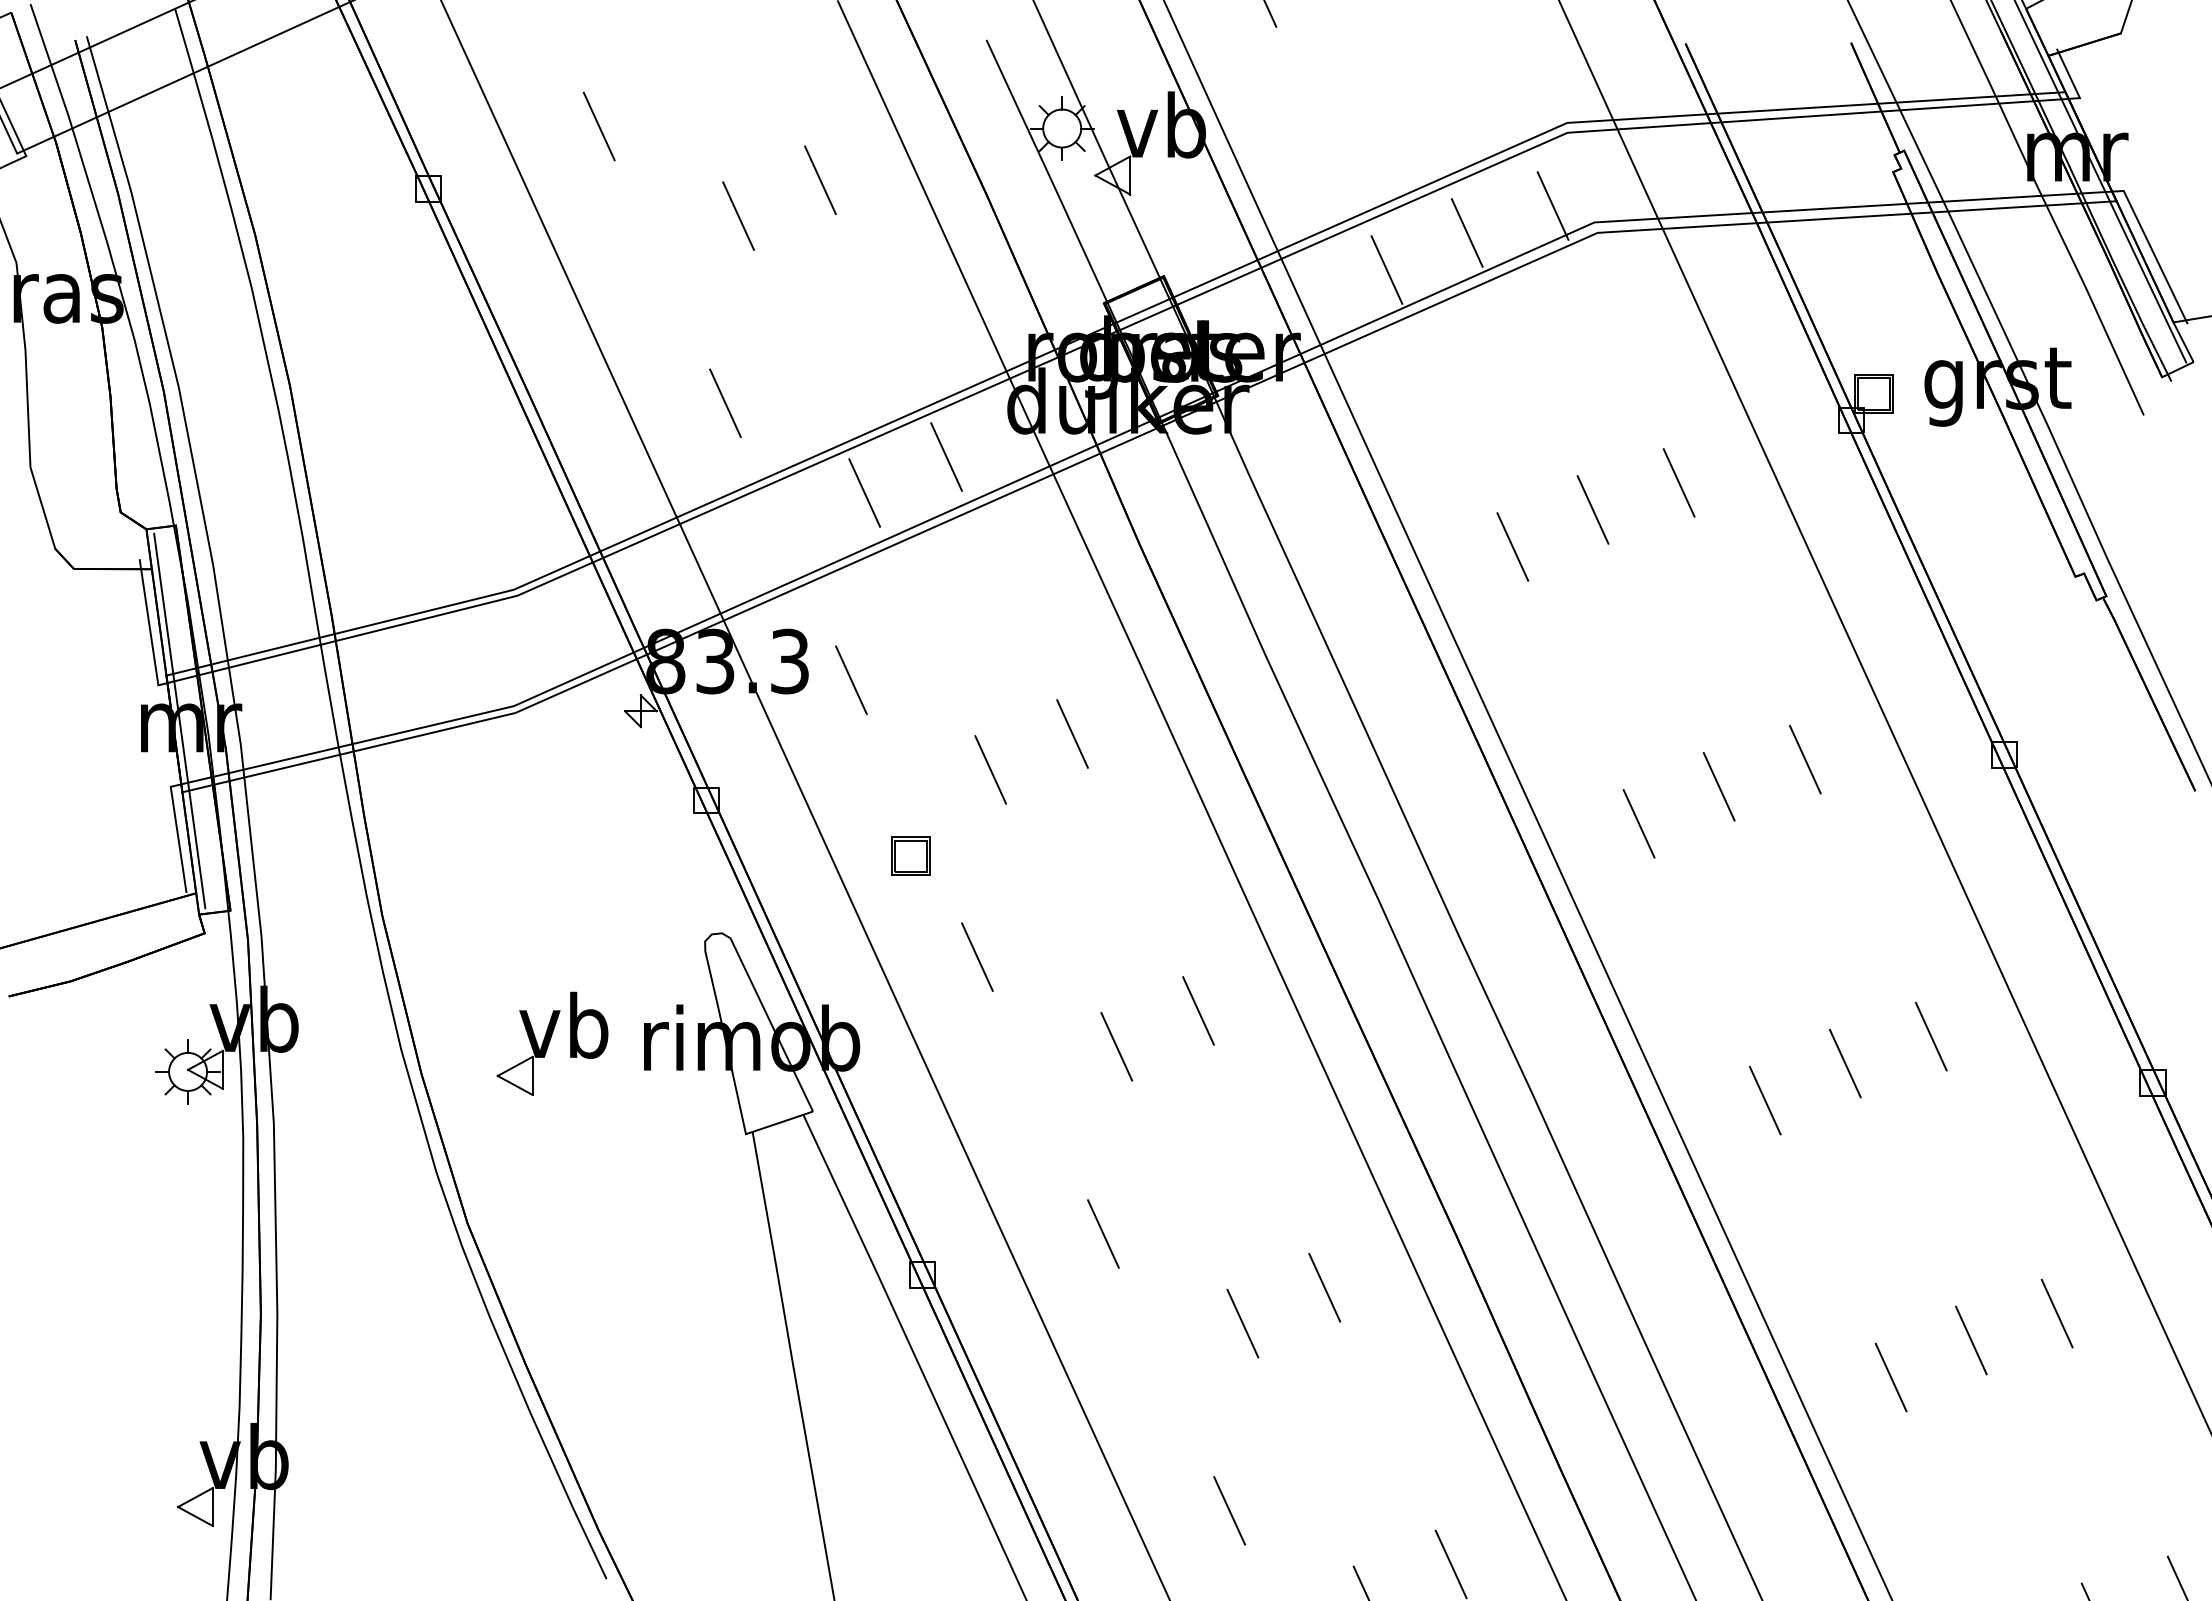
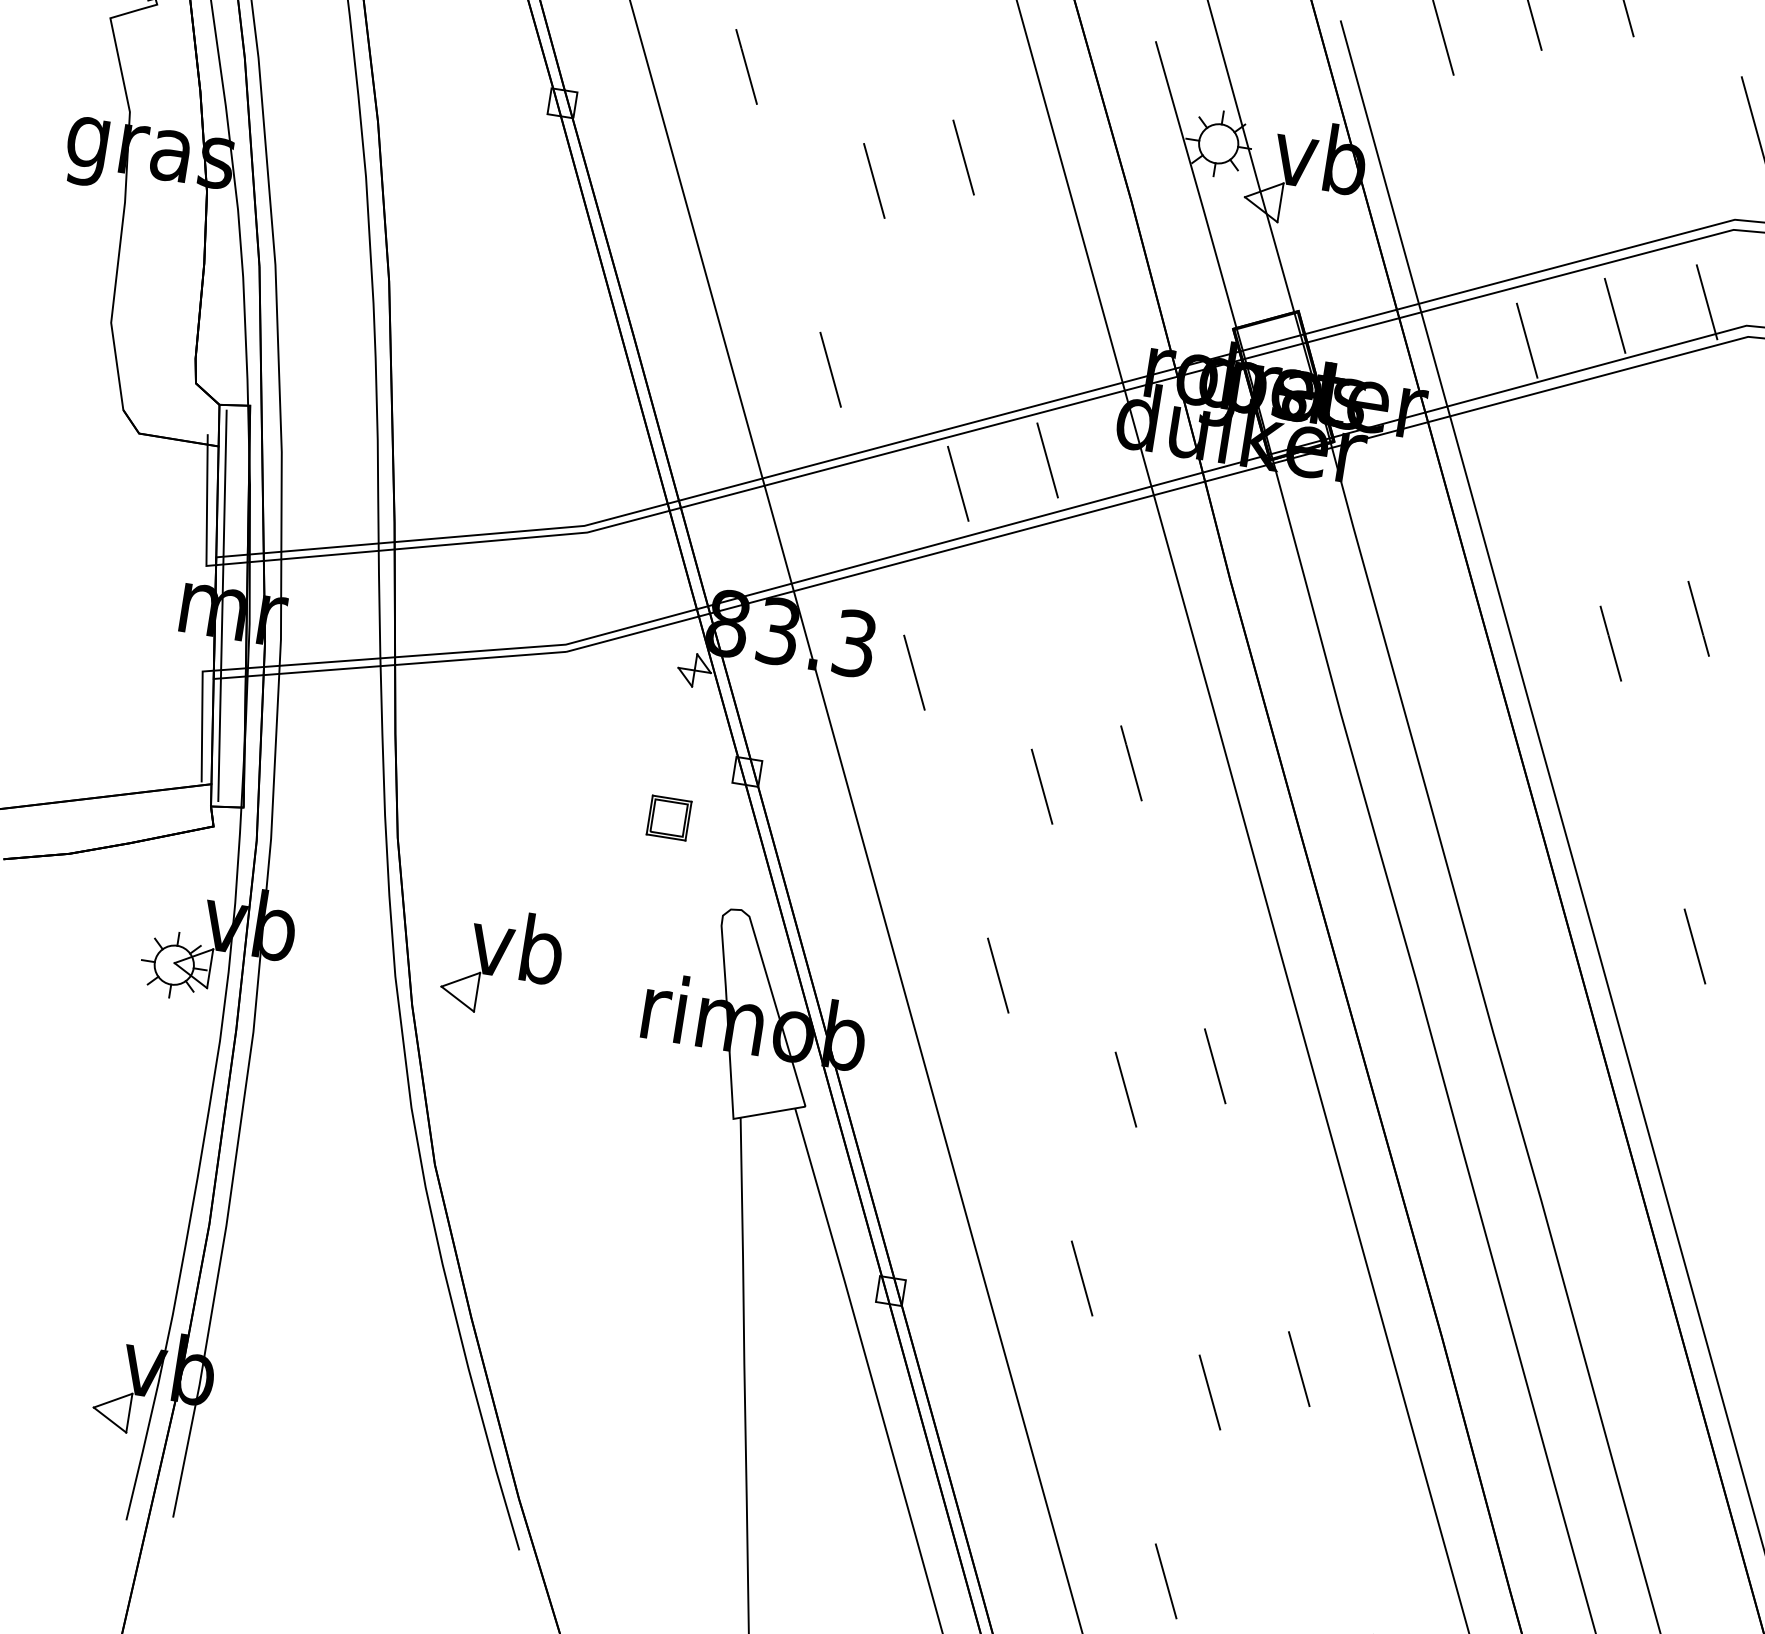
part: (910, 855) -> (668, 817), moved
part: (552, 1043) -> (502, 962), moved

